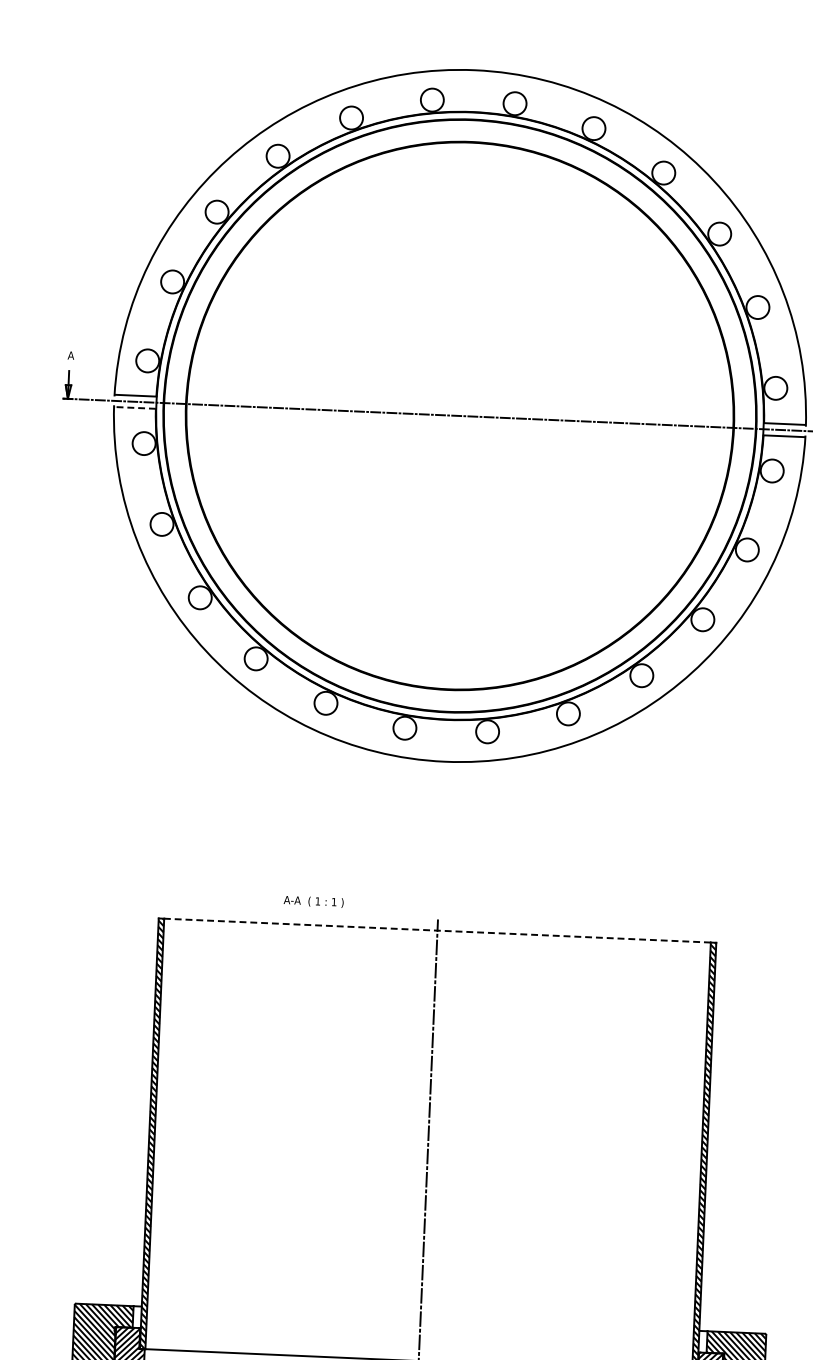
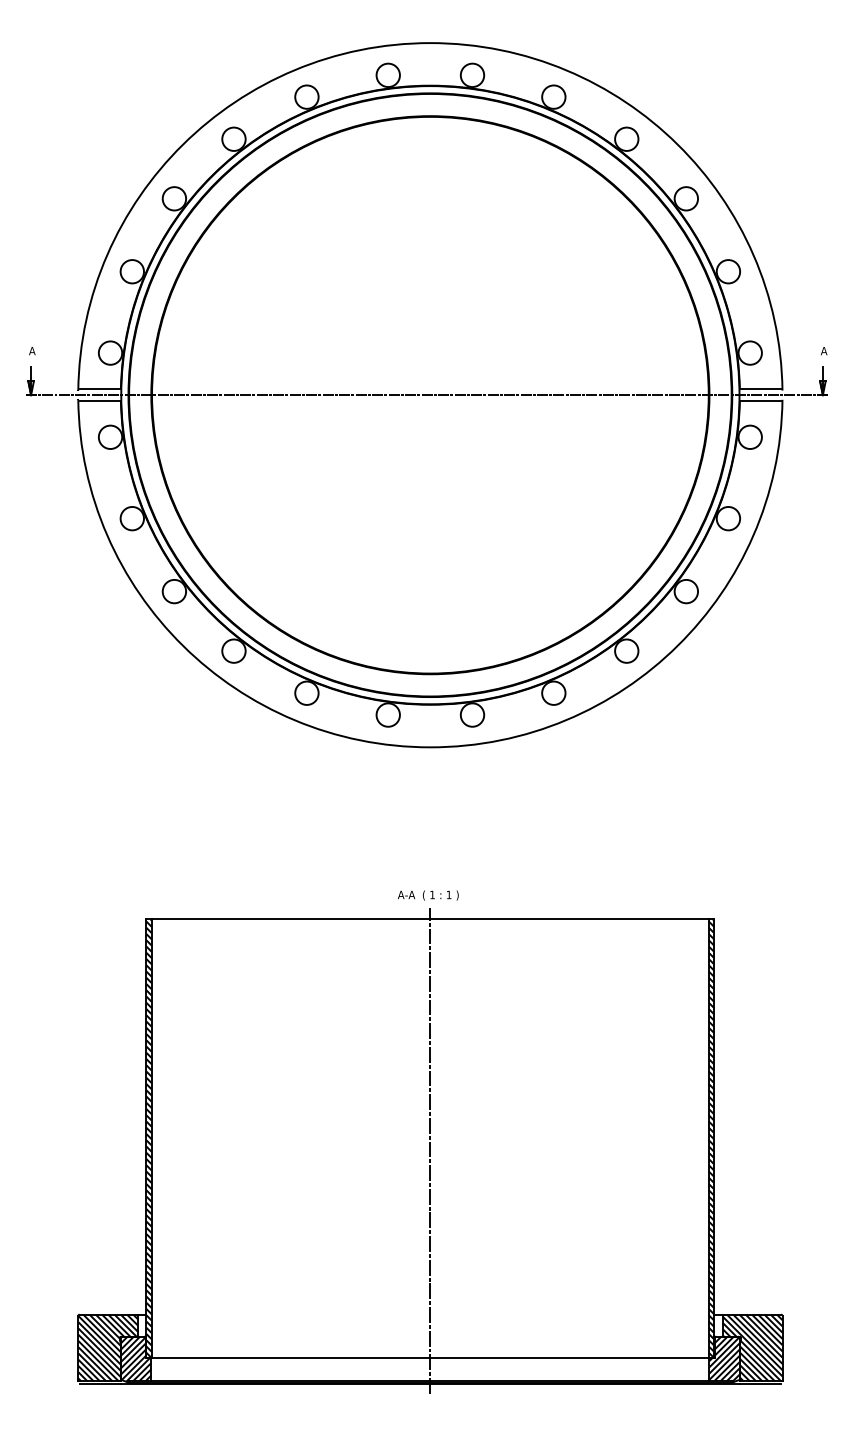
line: (135, 408) -> (100, 401), dashed -> solid
text: (313, 901) -> (428, 895), moved
line: (436, 930) -> (429, 919), dashed -> solid

